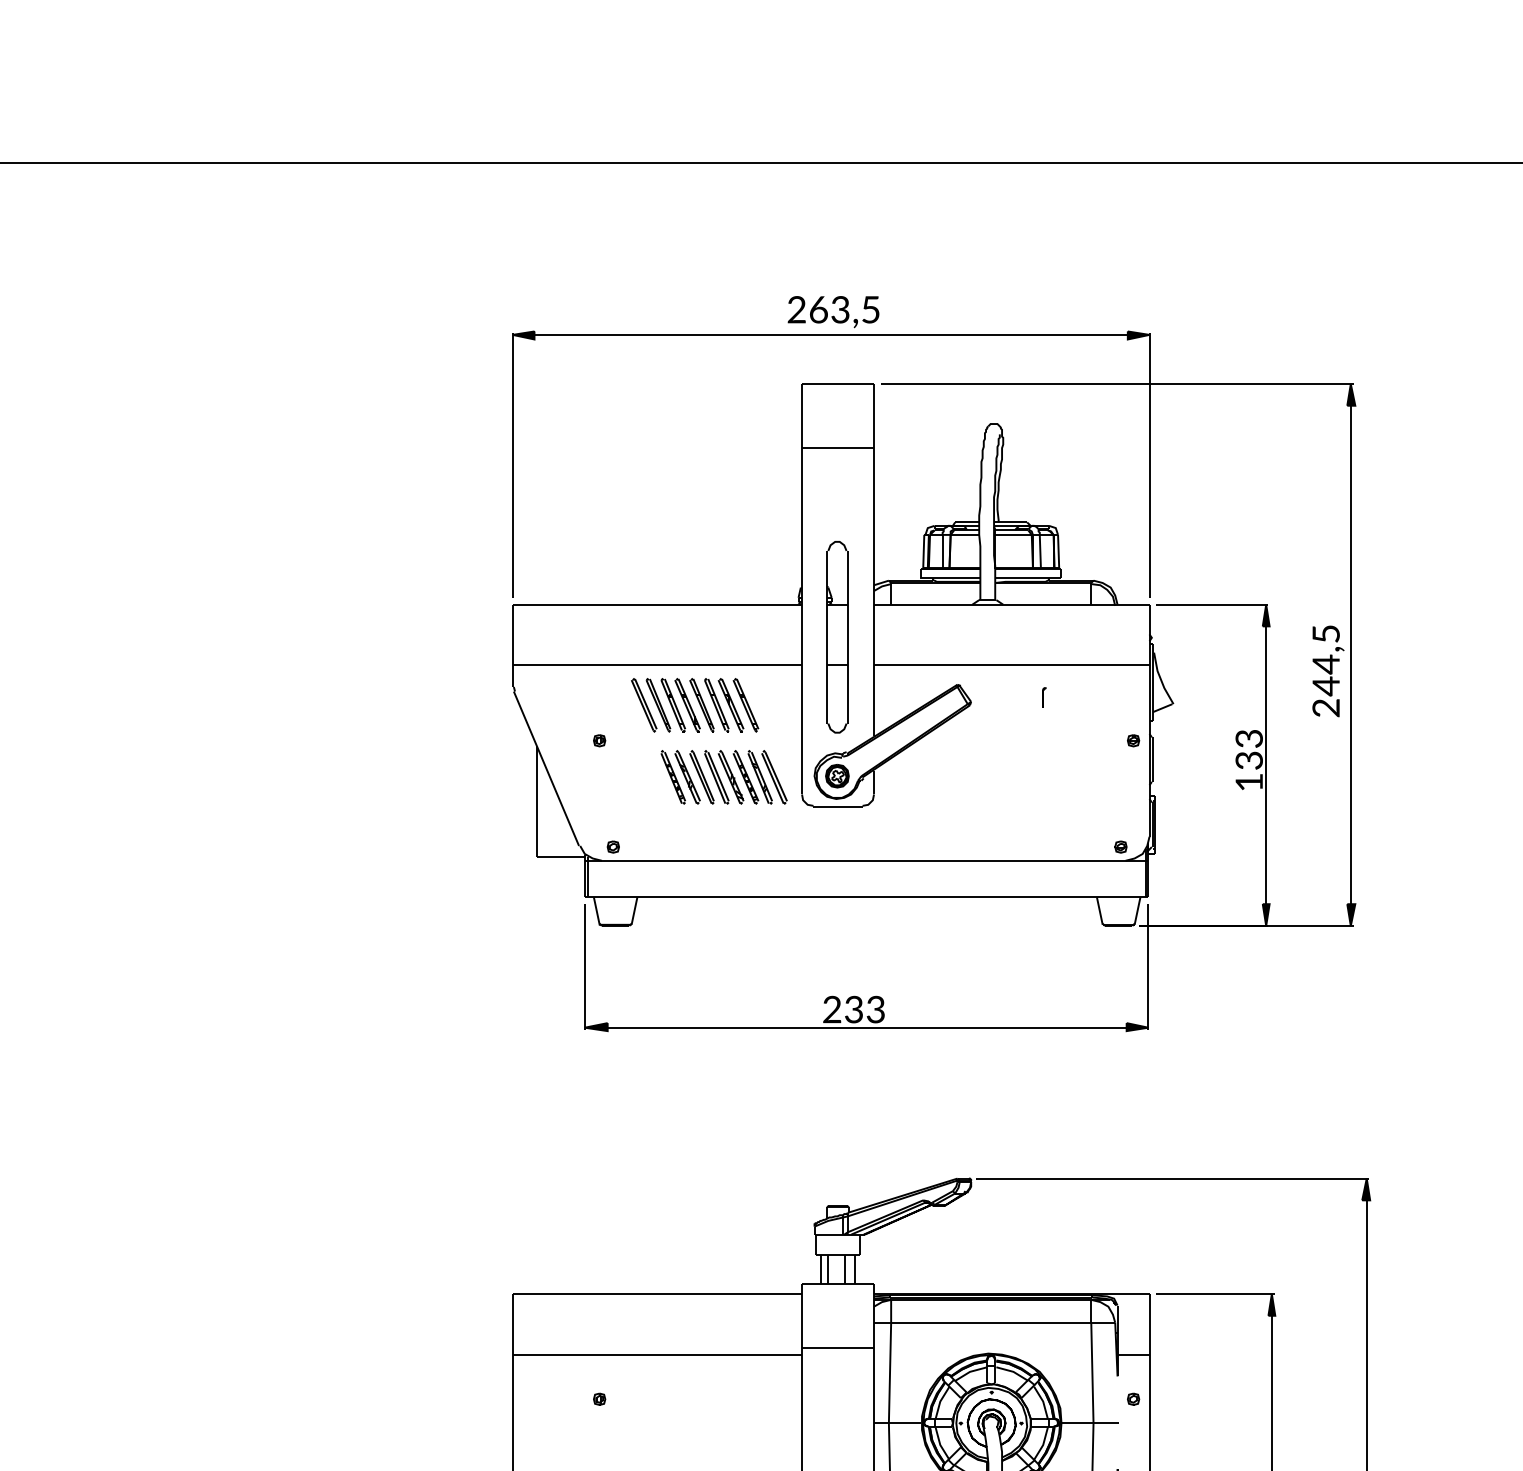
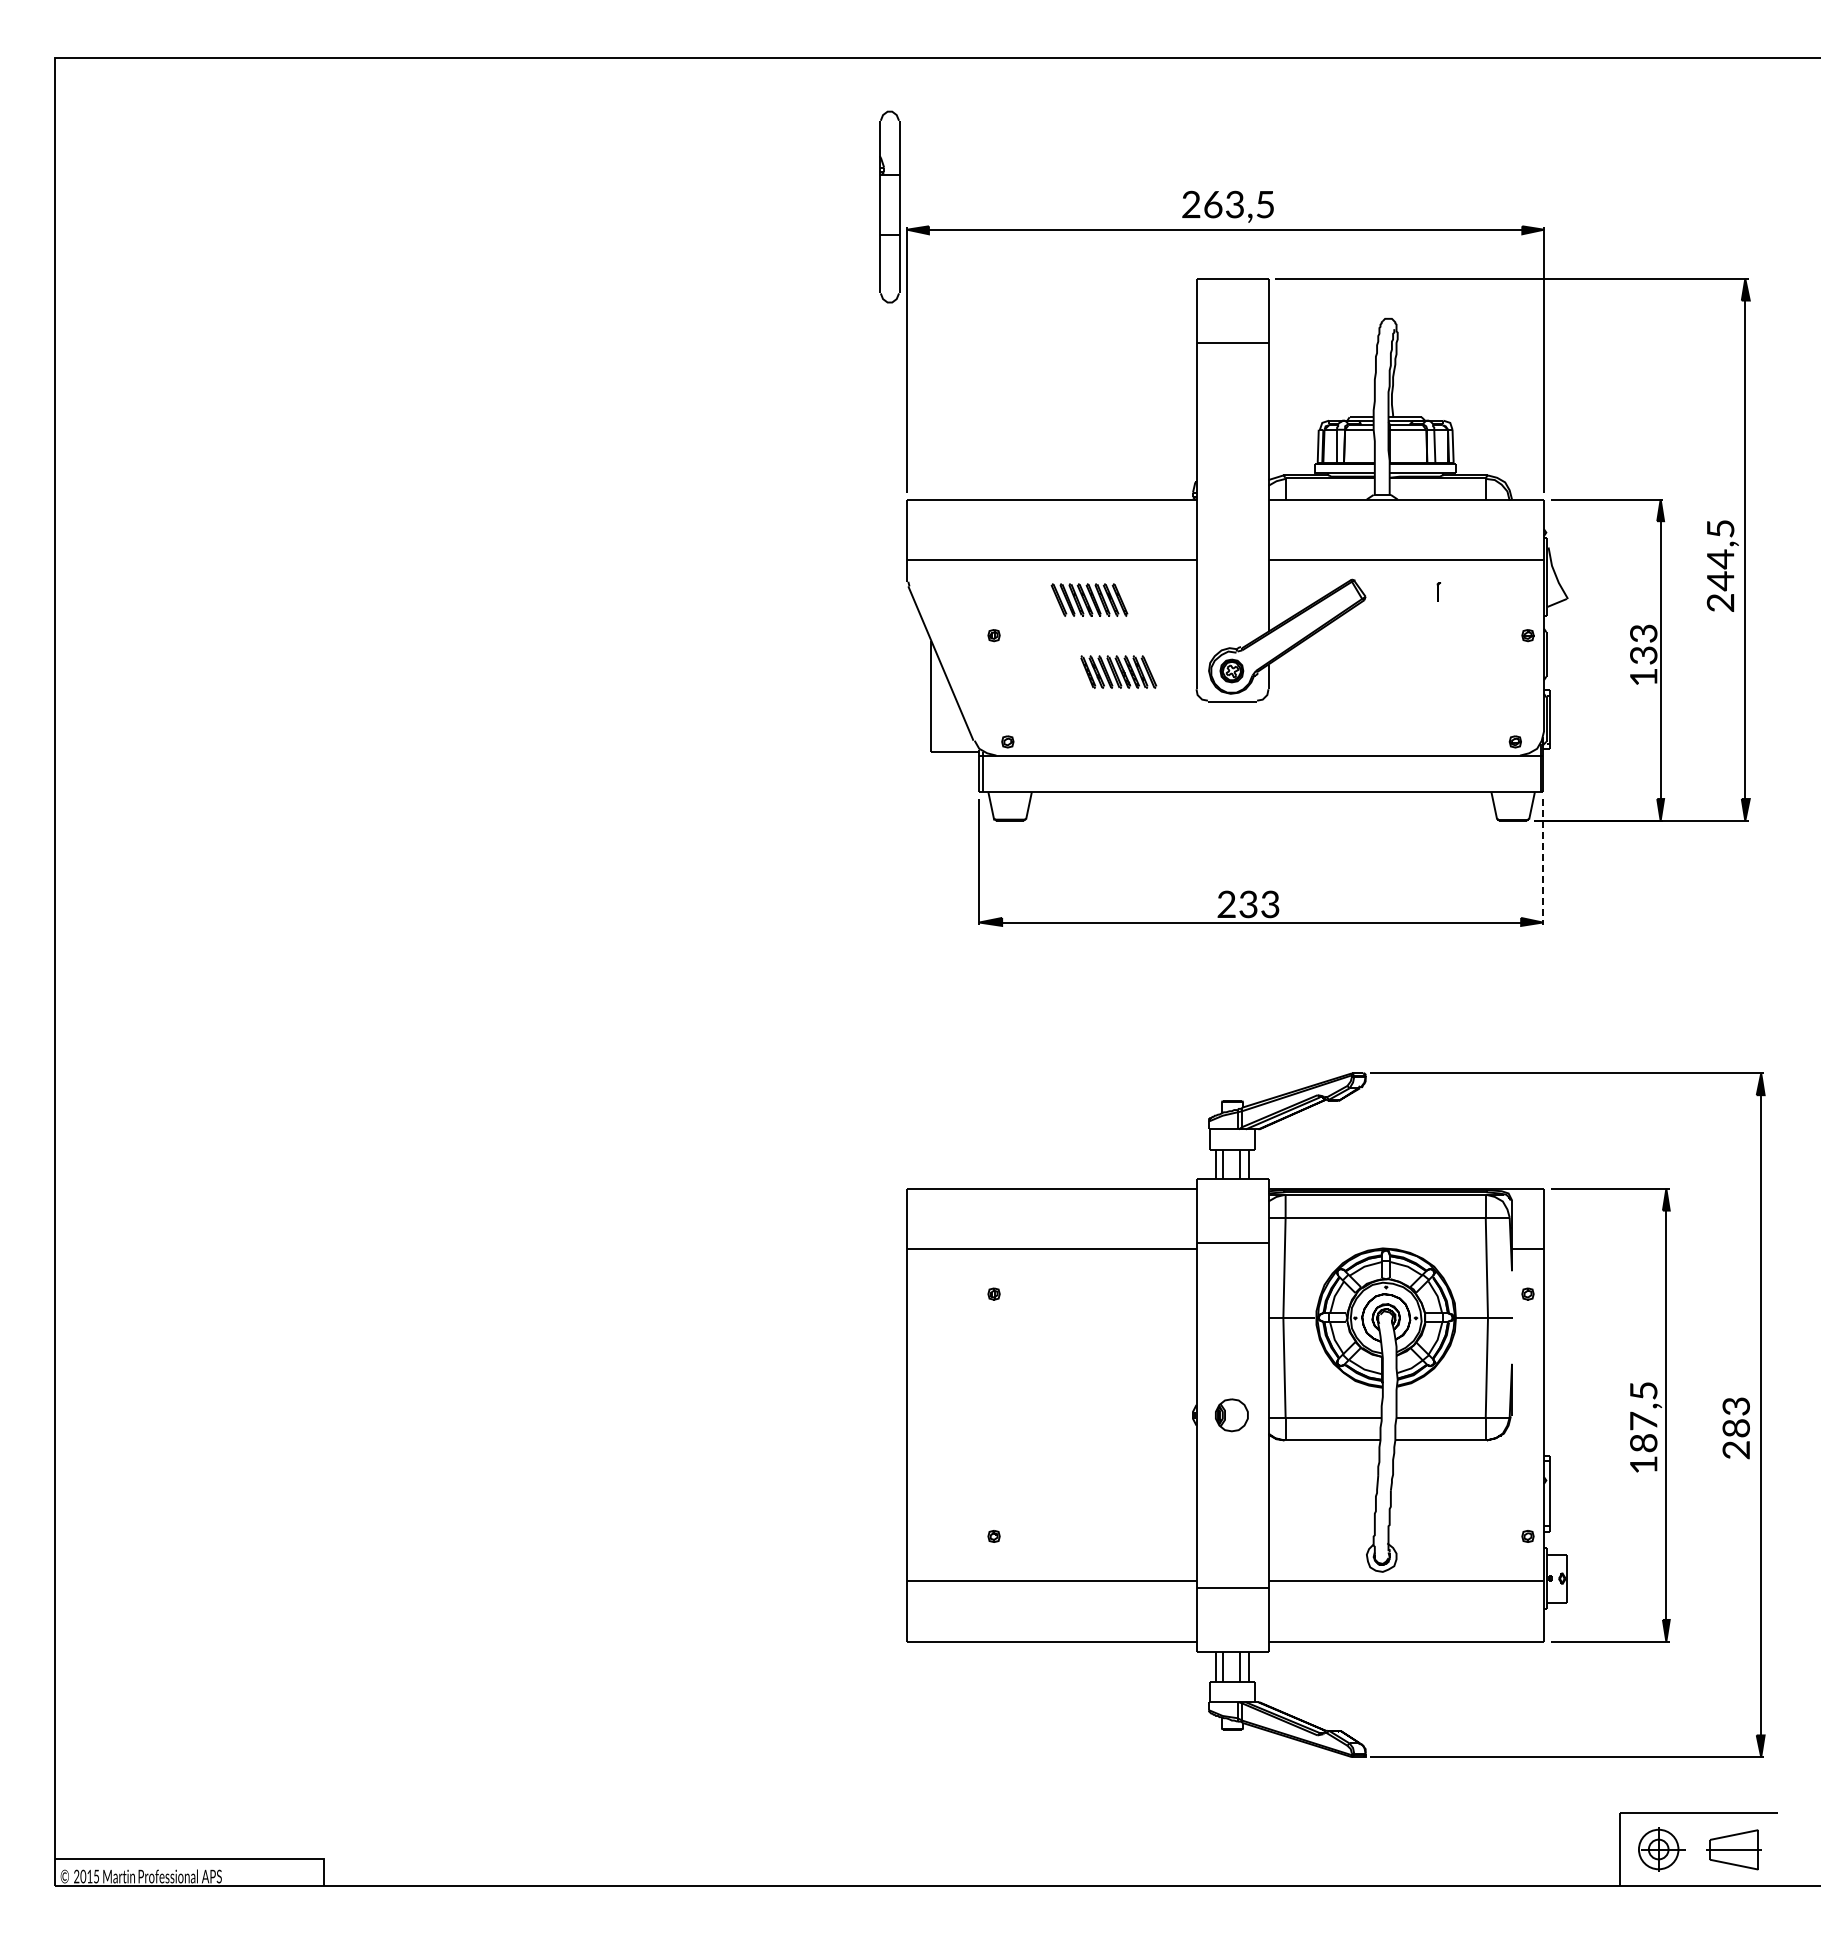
part: (837, 636) -> (889, 206), moved
part: (695, 704) -> (1089, 599), size x0.6
part: (724, 776) -> (1118, 671), size x0.6
line: (1148, 966) -> (1542, 861), solid -> dashed

